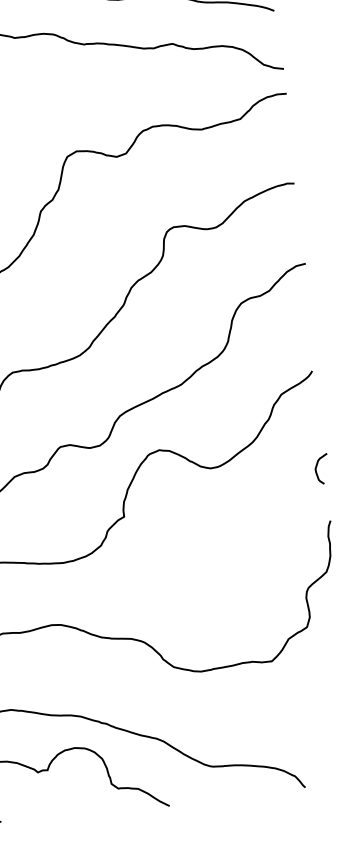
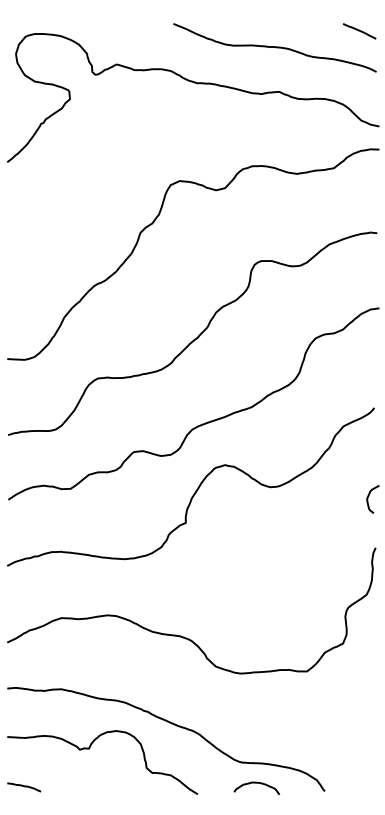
curve: (231, 787) -> (256, 783), added

